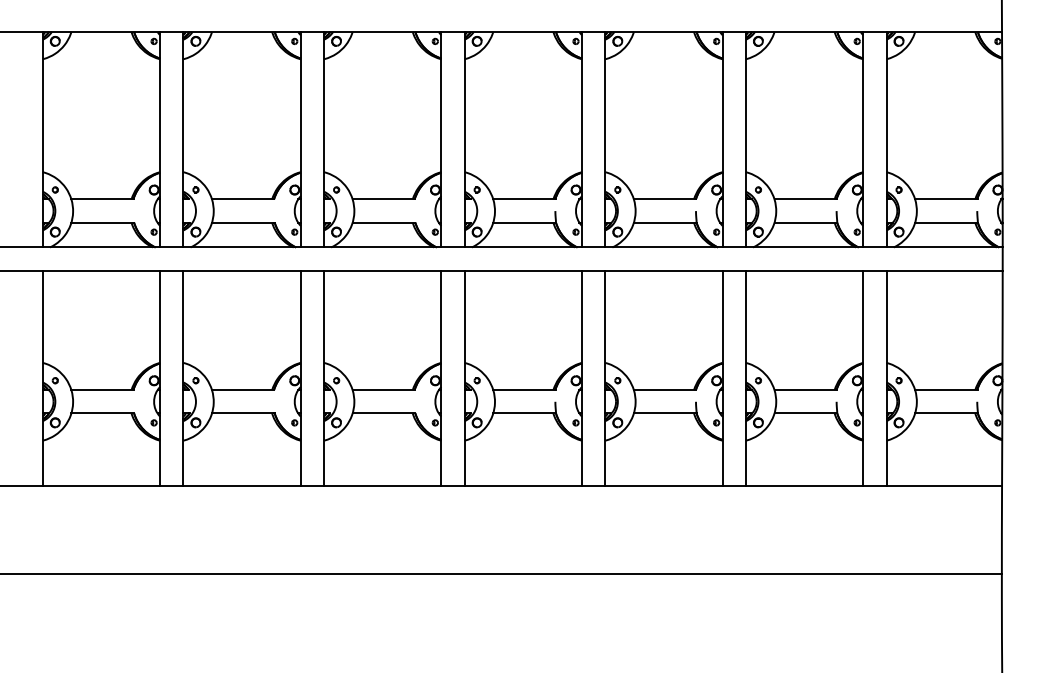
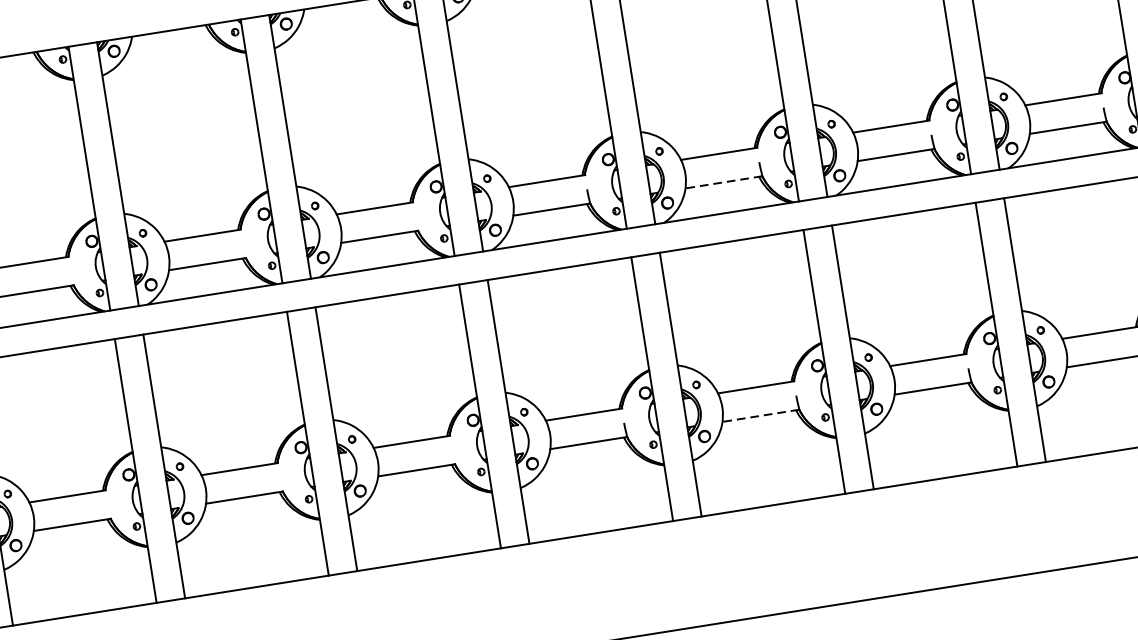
line: (664, 222) -> (722, 182), solid -> dashed
line: (664, 413) -> (759, 416), solid -> dashed

